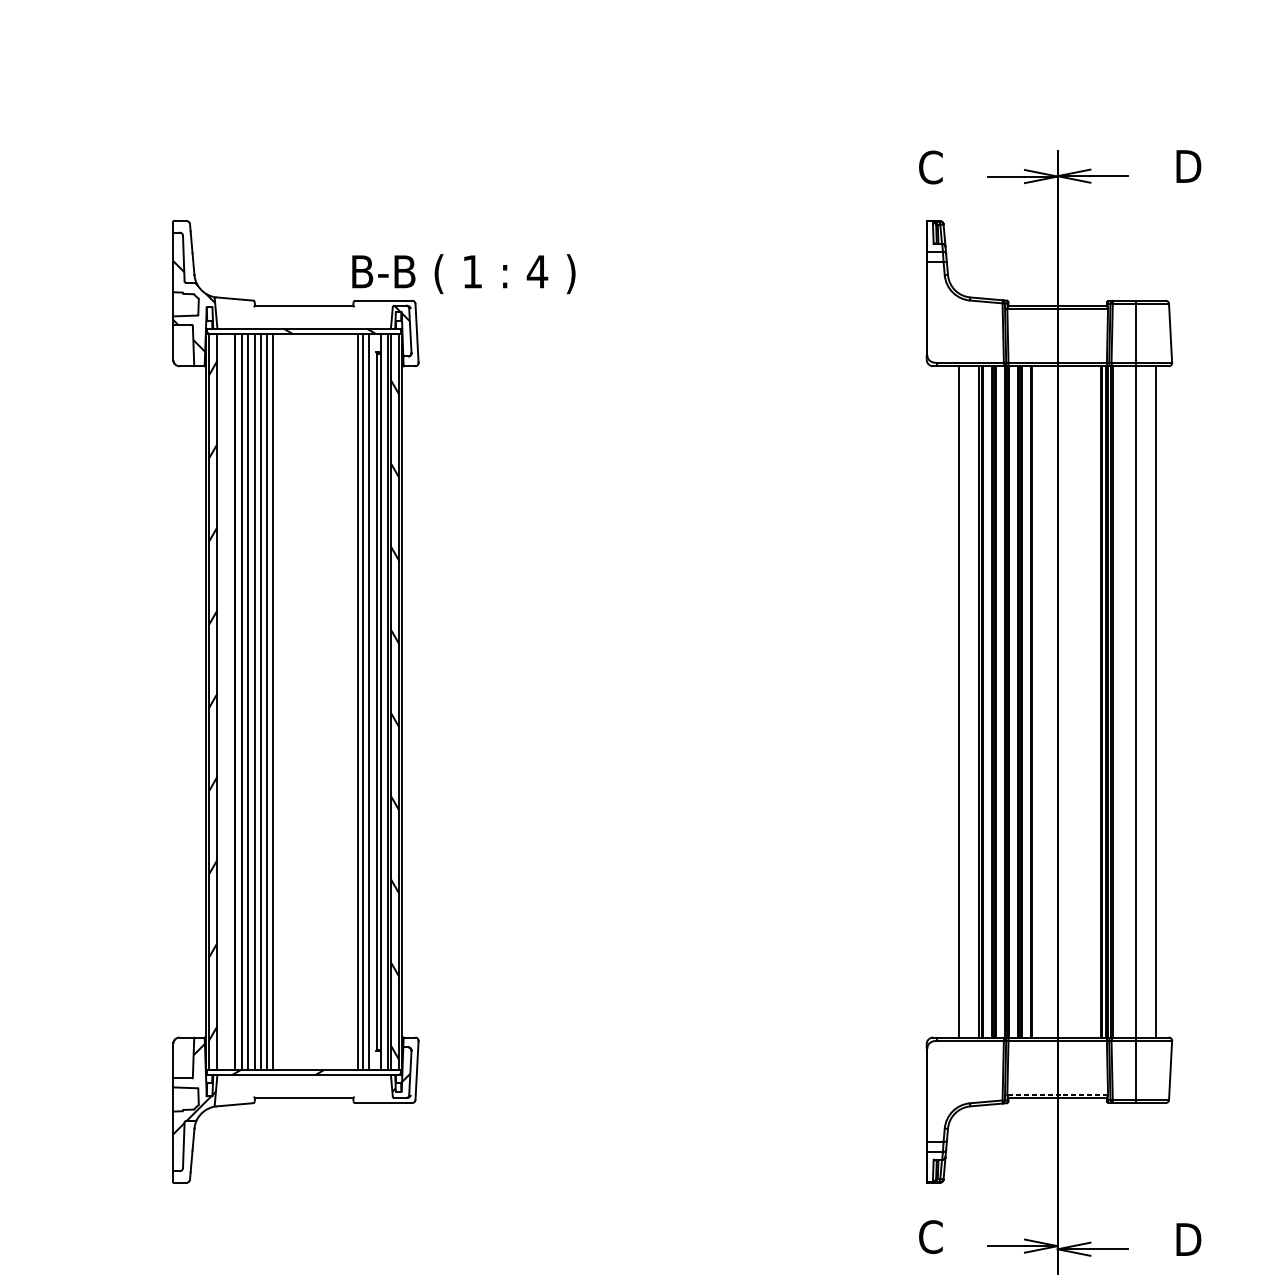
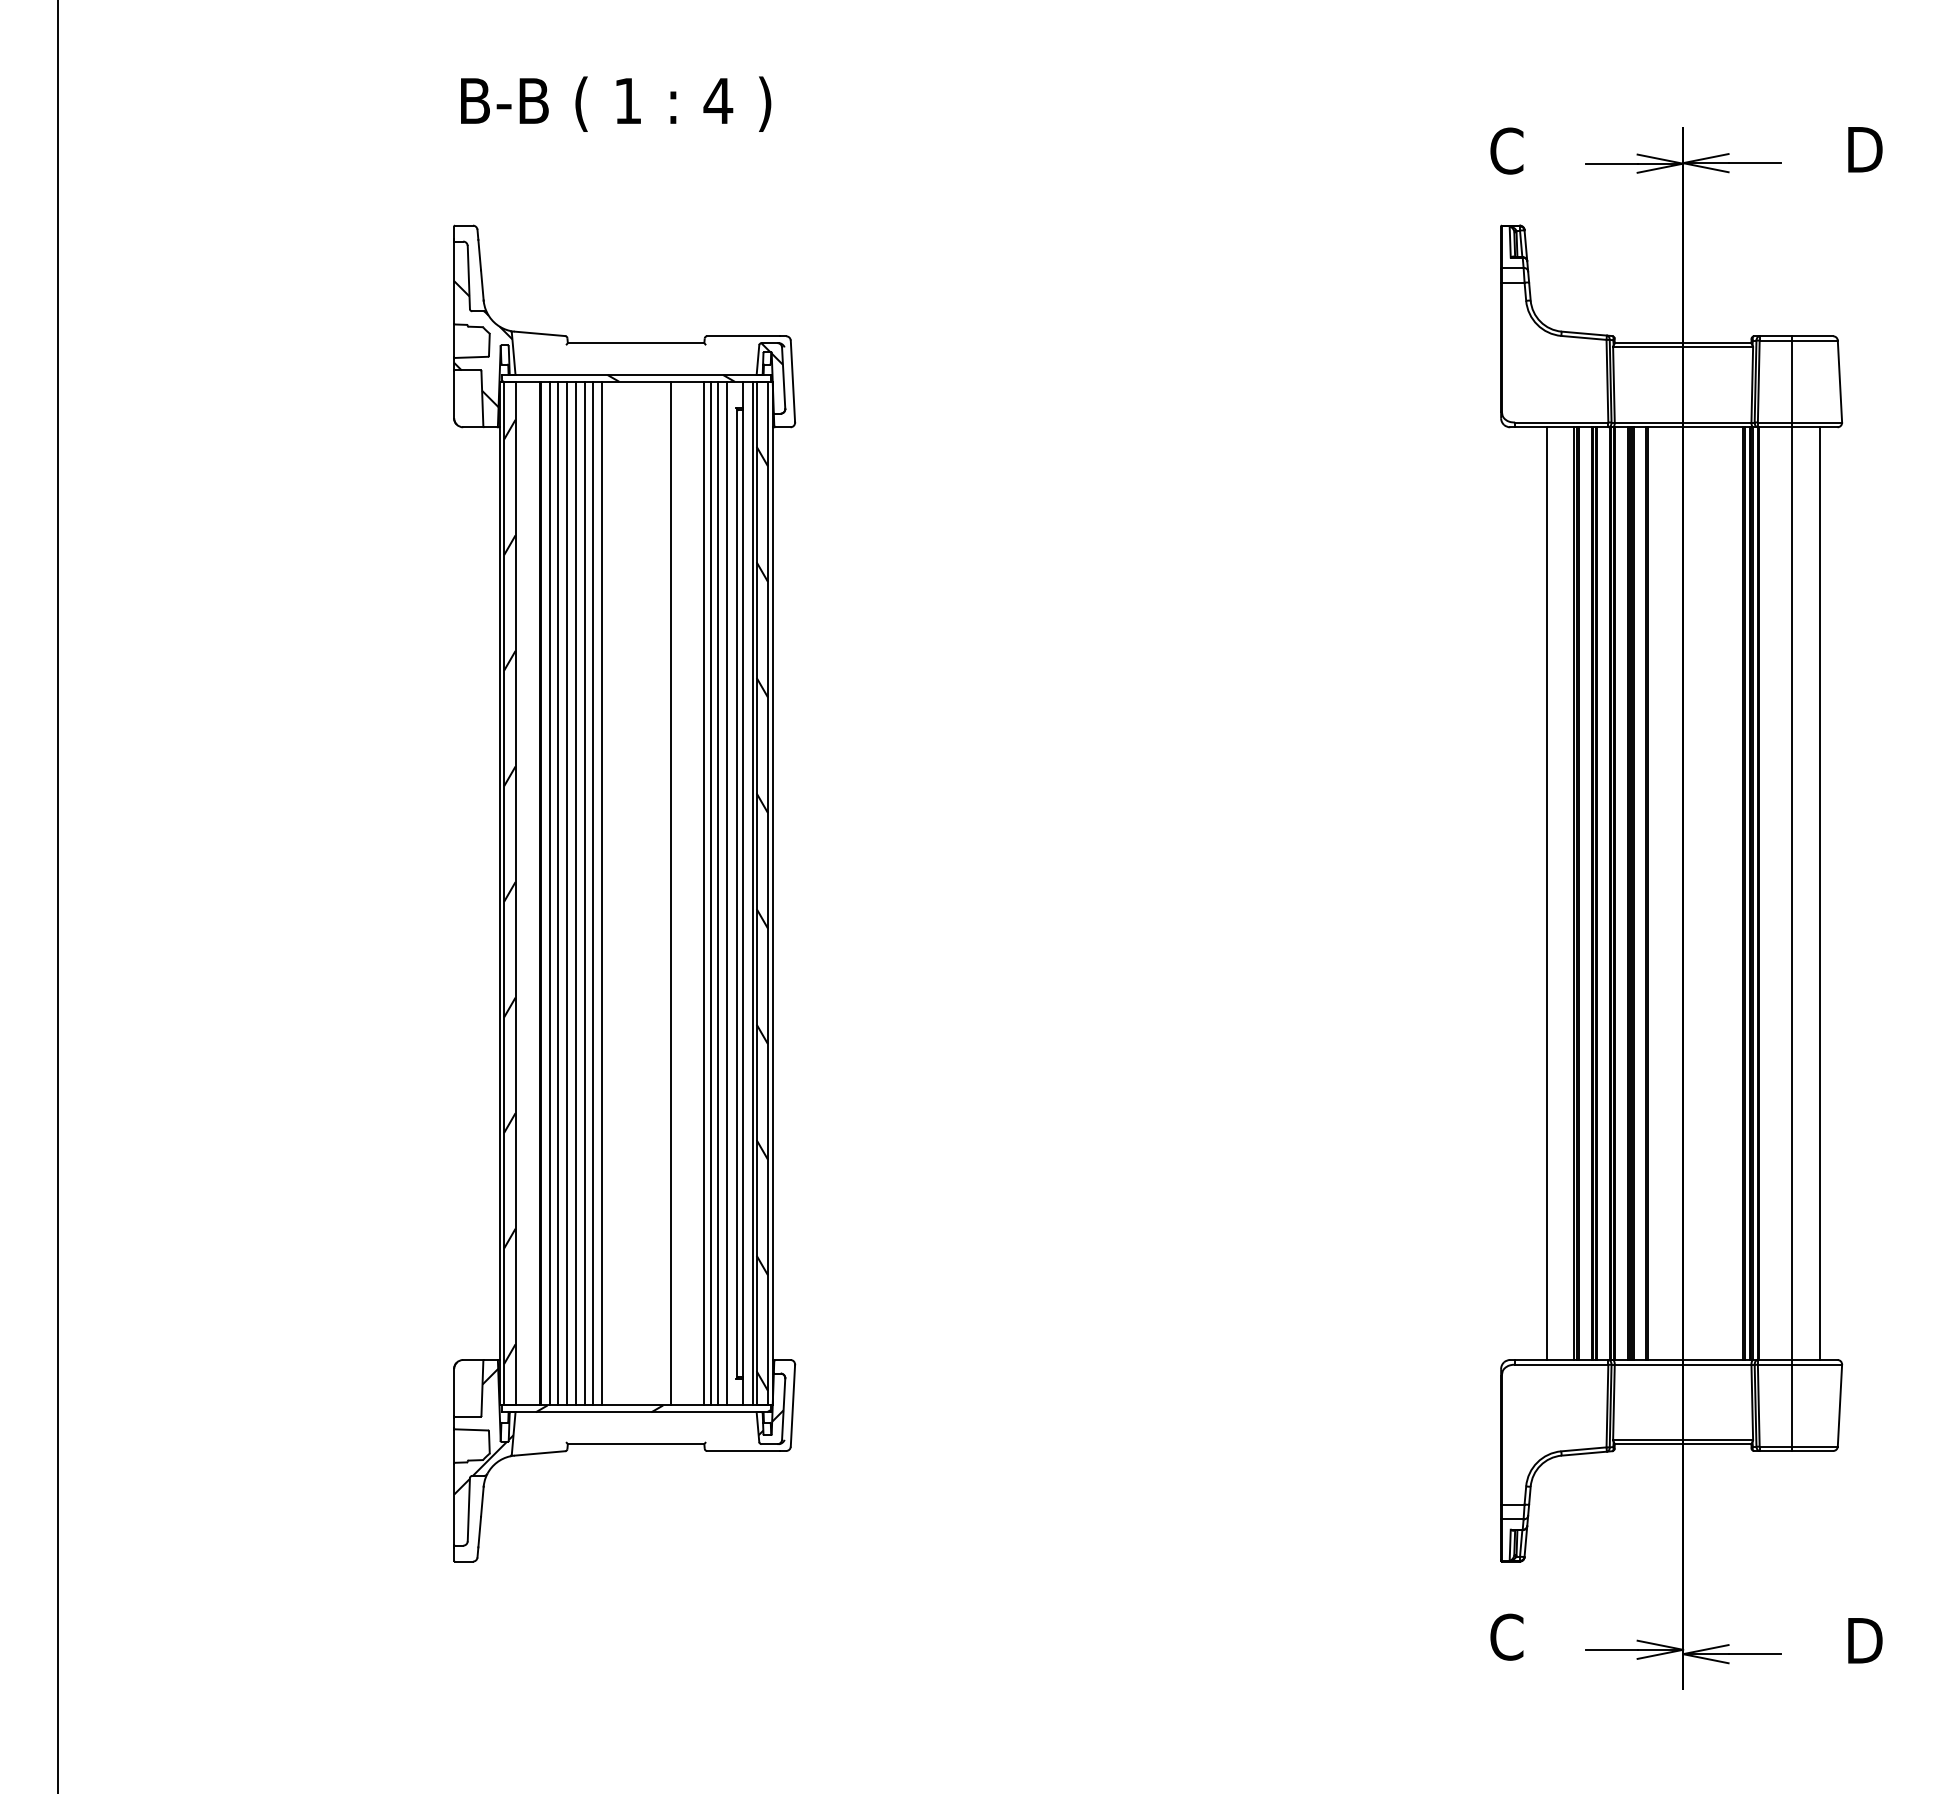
text: (464, 273) -> (616, 103), moved
line: (279, 701) -> (601, 893), added
line: (329, 701) -> (671, 893), added
line: (353, 701) -> (704, 893), added
line: (1057, 1094) -> (1683, 1439), dashed -> solid

